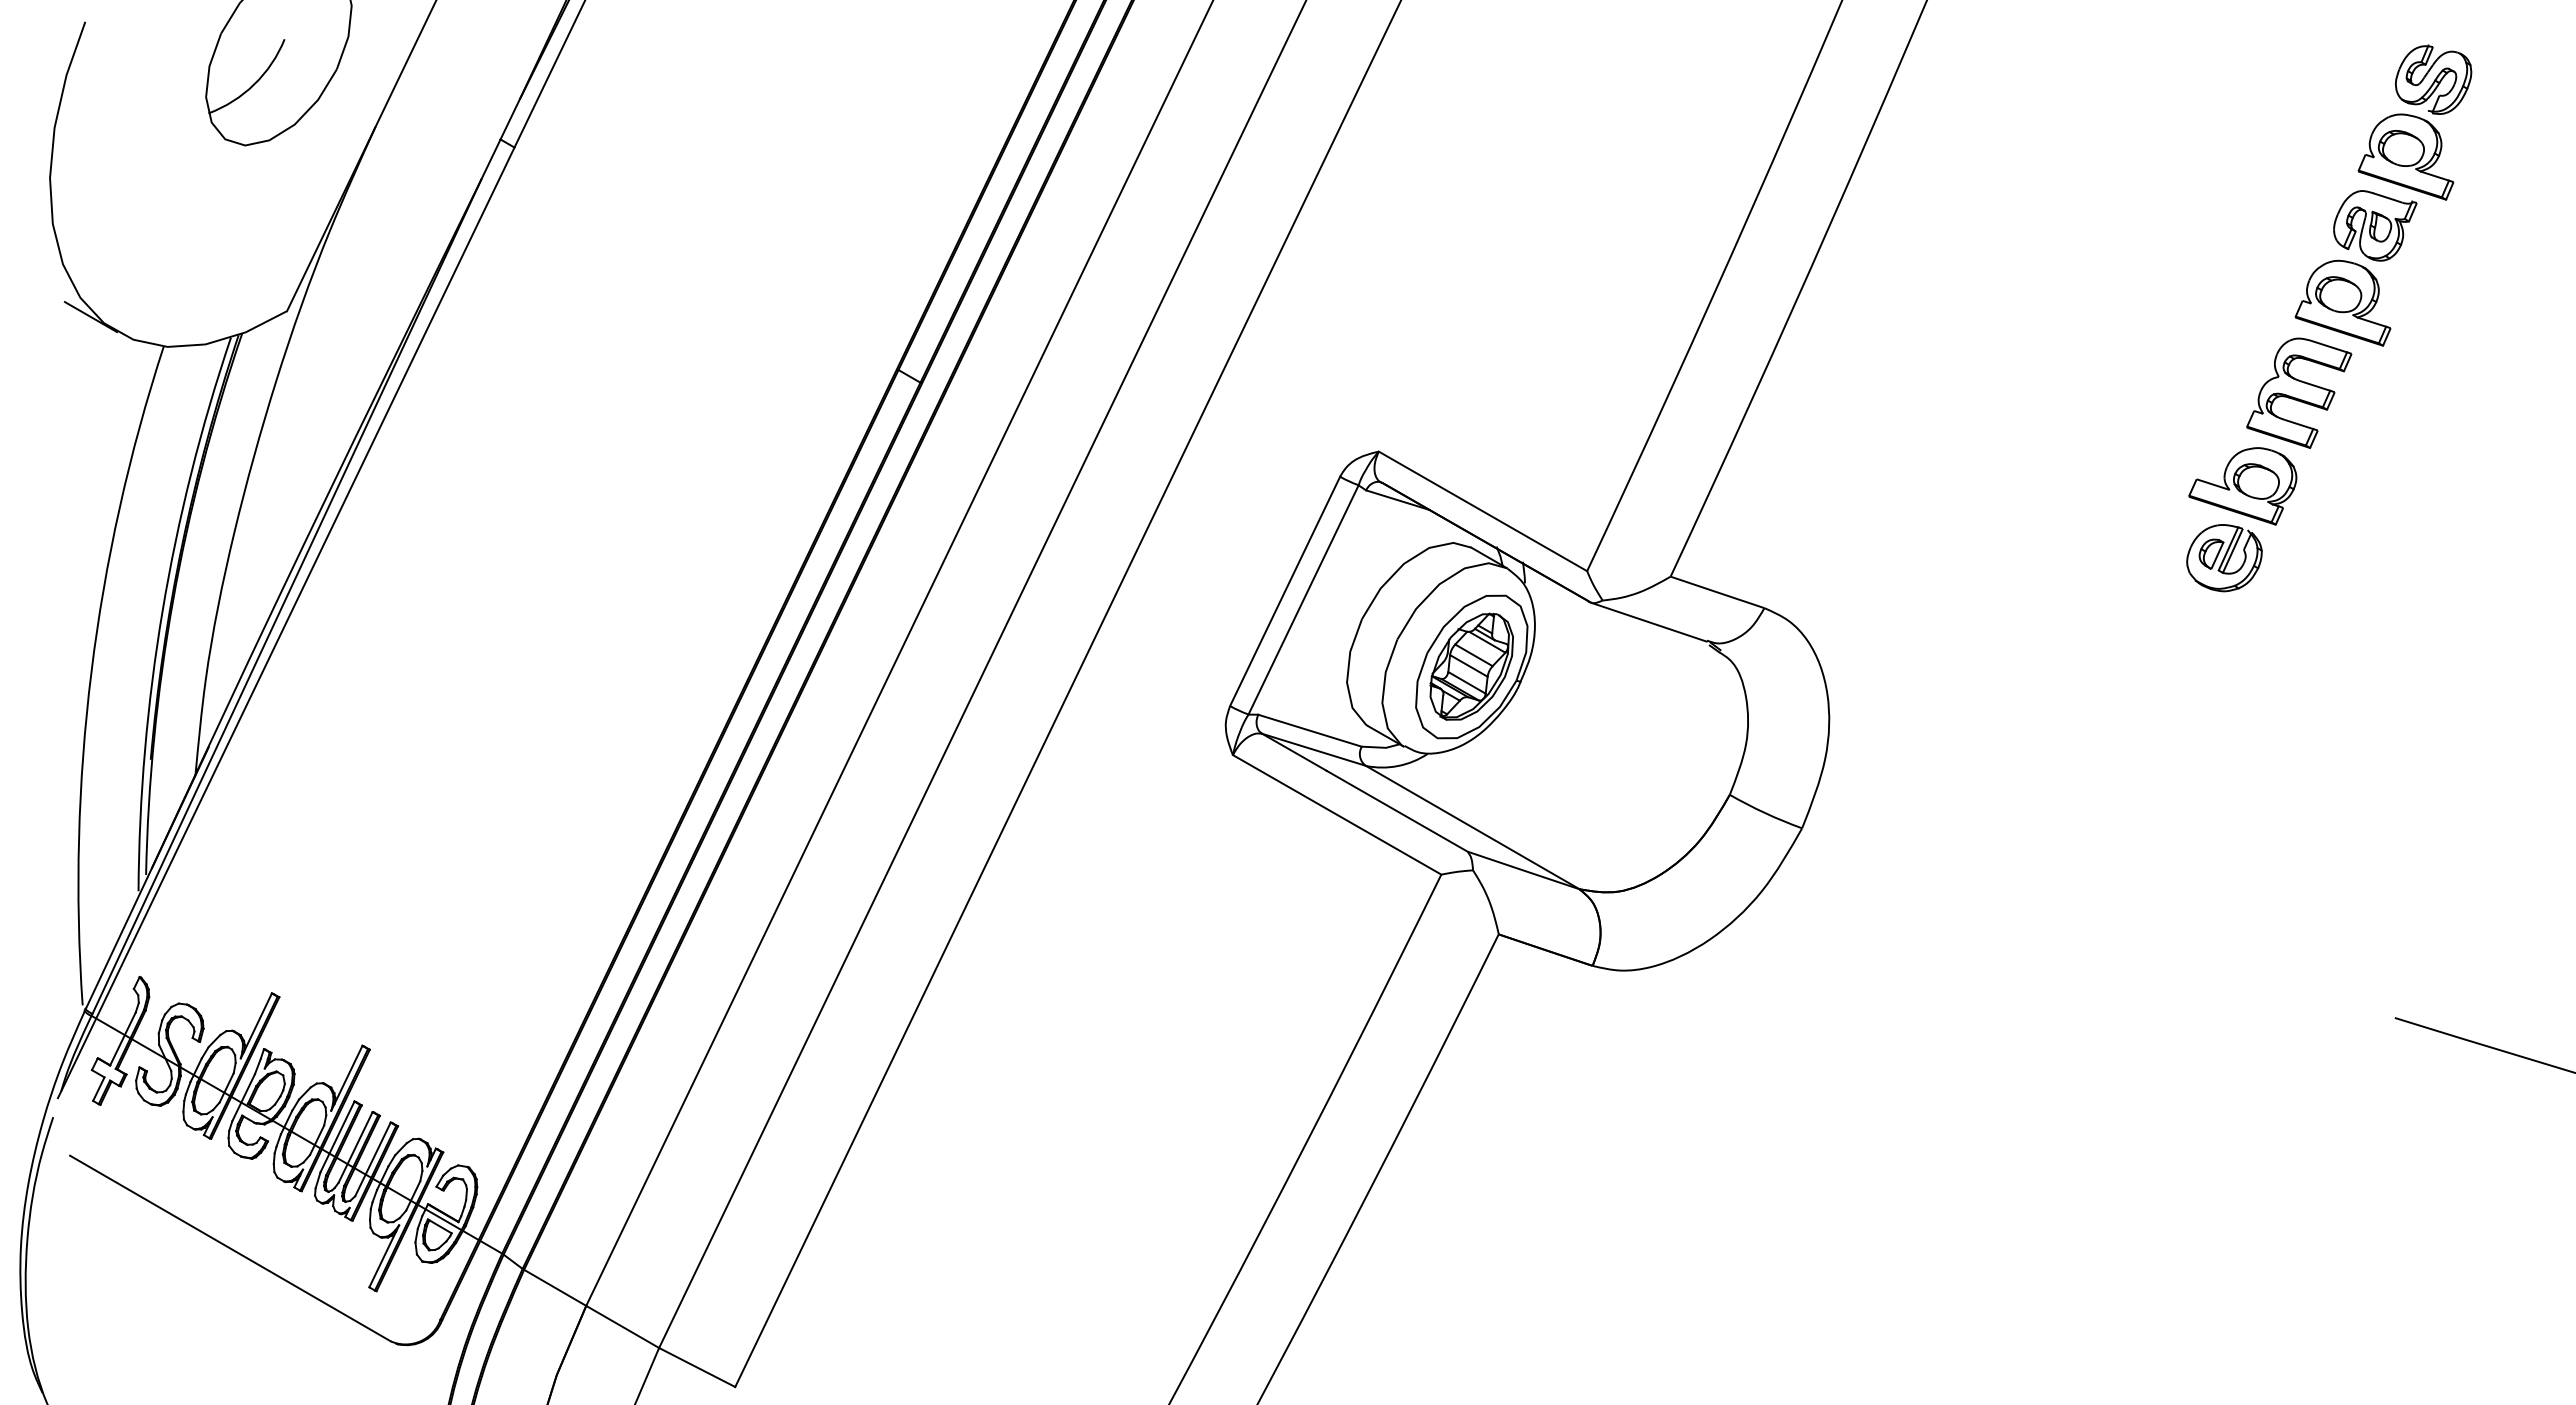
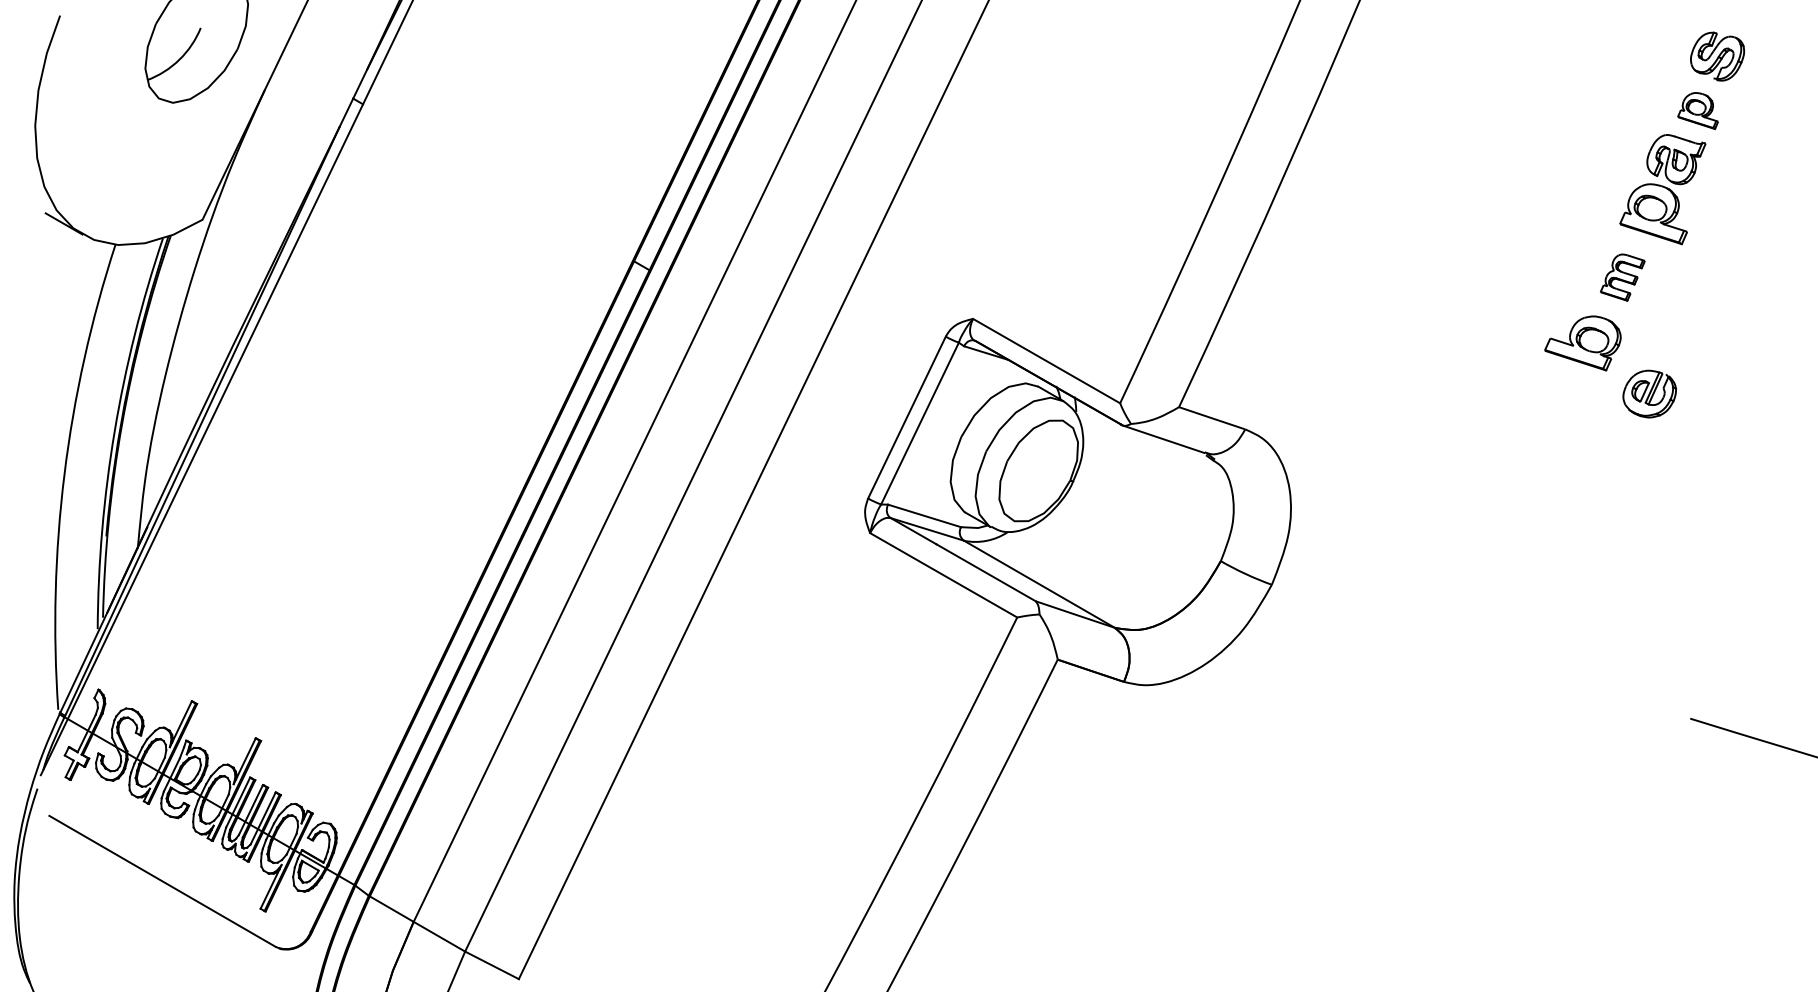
part: (2405, 156) -> (1697, 110), size x0.6
part: (2299, 392) -> (1622, 277), size x0.6
part: (2224, 558) -> (1649, 394), moved
part: (1471, 666) -> (1038, 470), removed

